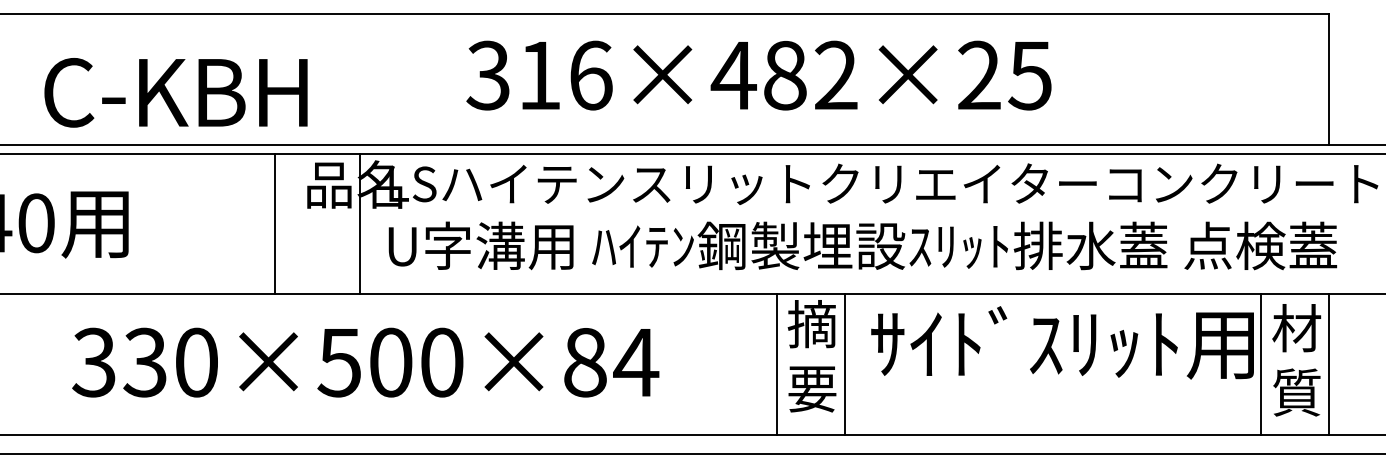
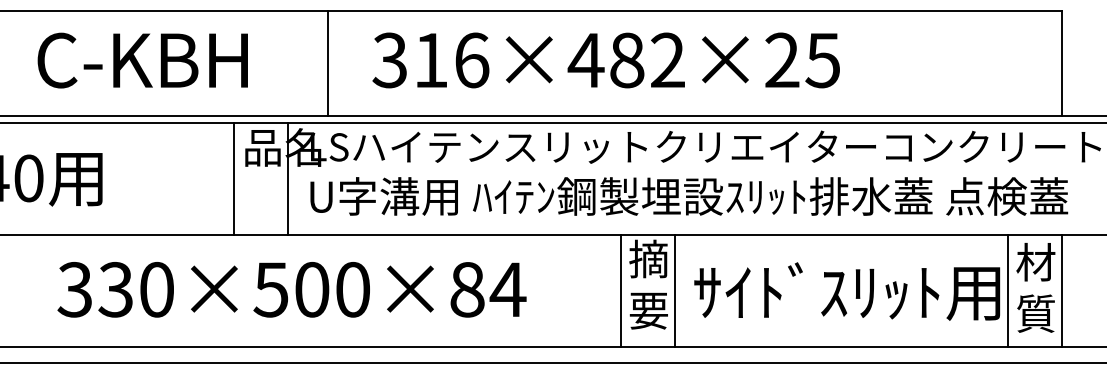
line: (410, 79) -> (327, 63), added
text: (175, 92) -> (142, 60), moved
line: (274, 224) -> (233, 179), moved
text: (1062, 342) -> (847, 291), moved

